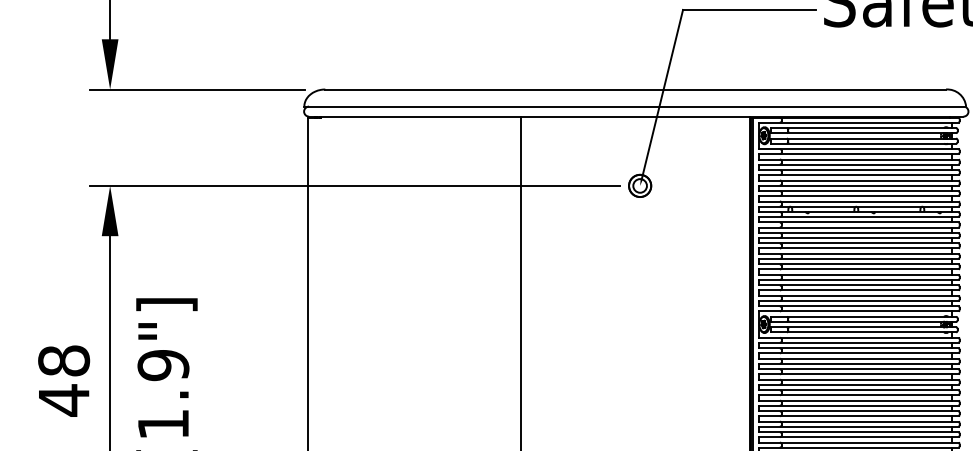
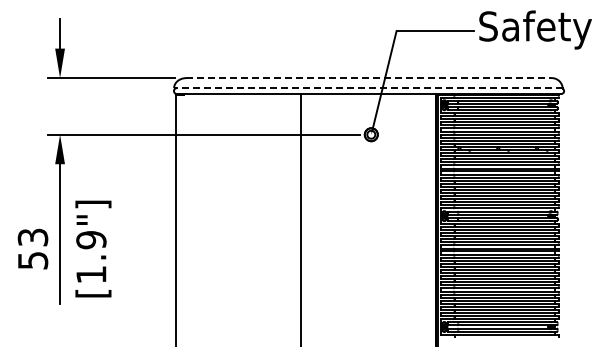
line: (637, 90) -> (369, 78), solid -> dashed
line: (633, 107) -> (367, 88), solid -> dashed
text: (63, 381) -> (32, 249), 48 -> 53

